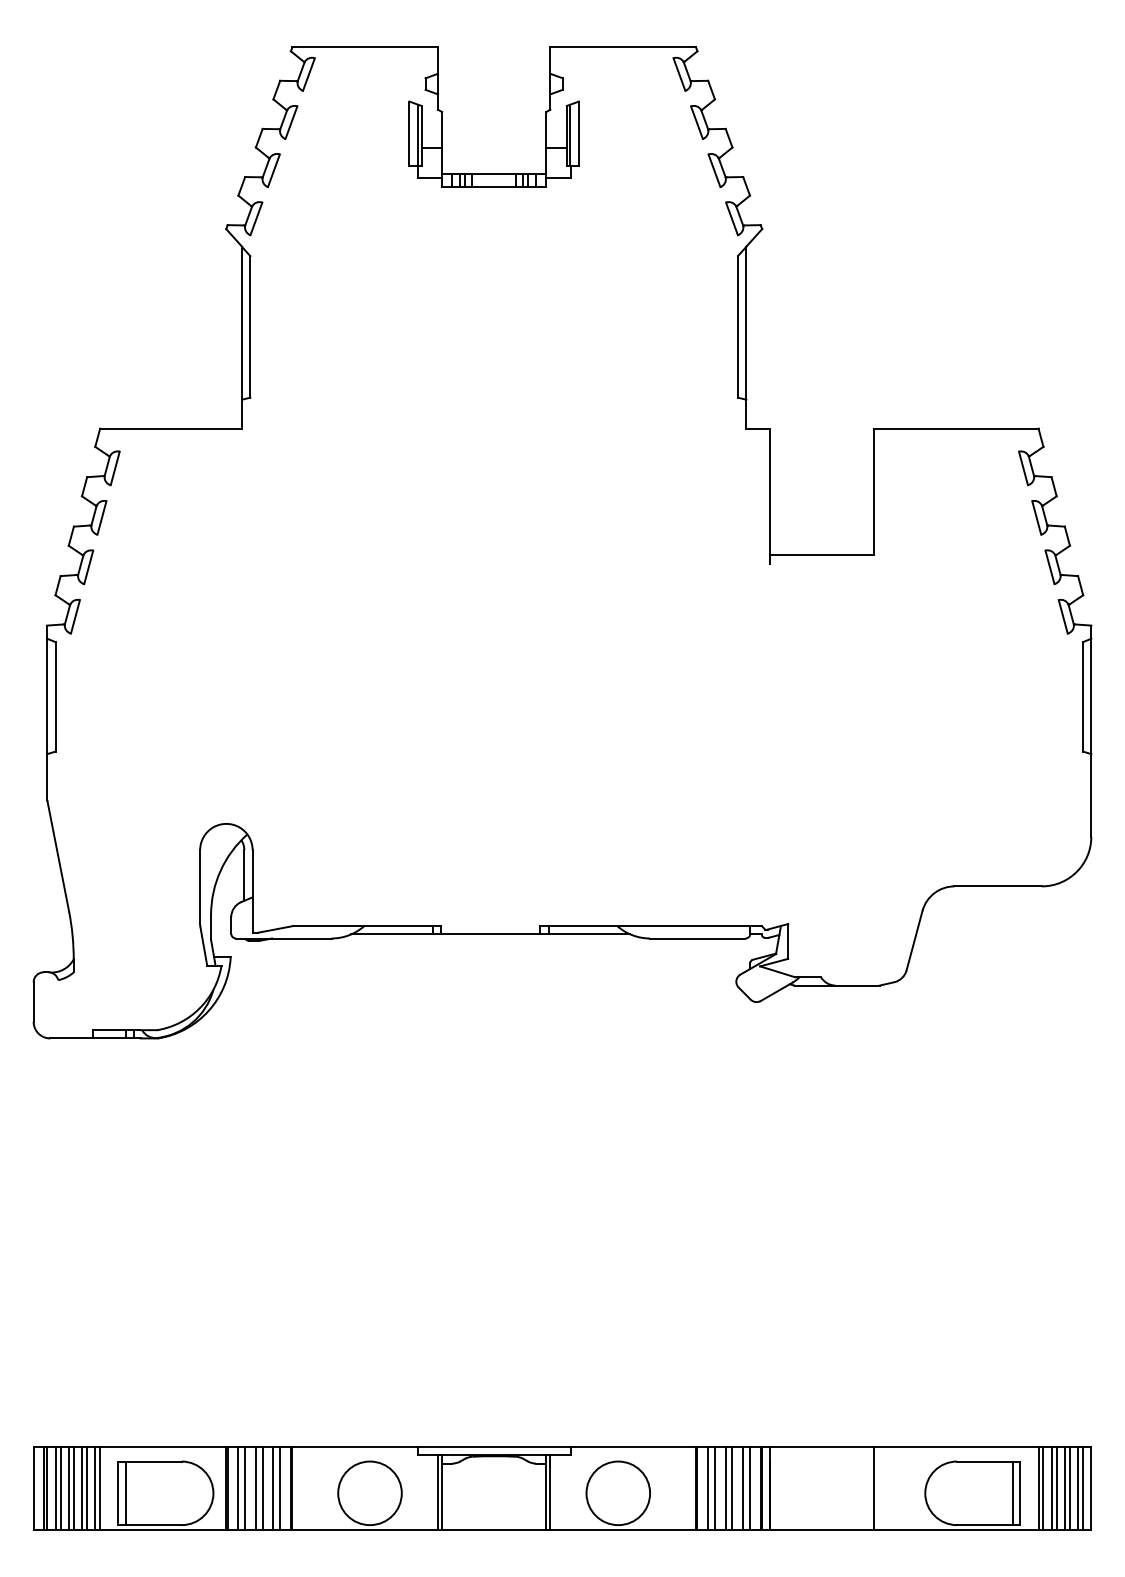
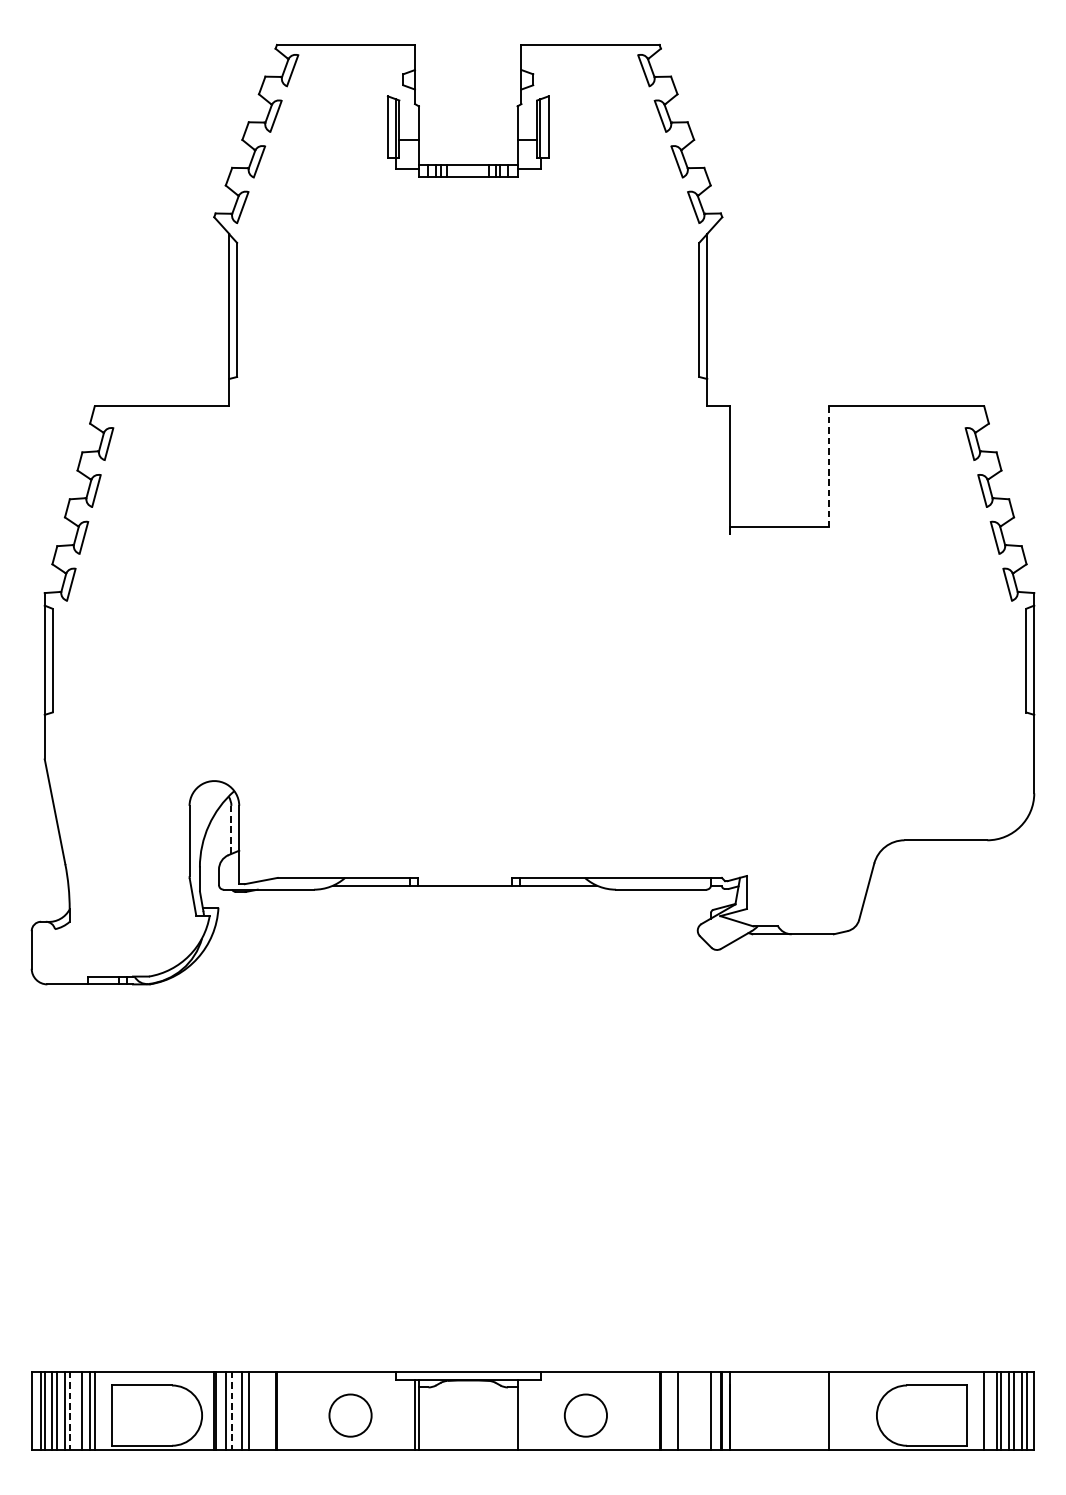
line: (874, 492) -> (828, 466), solid -> dashed
line: (244, 874) -> (231, 829), solid -> dashed
line: (73, 1488) -> (69, 1411), solid -> dashed
line: (82, 1488) -> (78, 1411), removed
line: (245, 1488) -> (232, 1411), solid -> dashed
line: (273, 1488) -> (259, 1411), removed
line: (280, 1488) -> (265, 1411), removed
line: (708, 1488) -> (671, 1411), removed
line: (725, 1488) -> (687, 1411), removed
line: (732, 1488) -> (694, 1411), removed
line: (743, 1488) -> (704, 1411), removed
line: (1043, 1488) -> (988, 1411), removed
line: (550, 1492) -> (521, 1414), removed
line: (125, 1493) -> (118, 1415), removed
circle: (369, 1493) -> (350, 1415), size x0.7
circle: (618, 1493) -> (586, 1415), size x0.7
line: (1012, 1493) -> (959, 1415), removed

